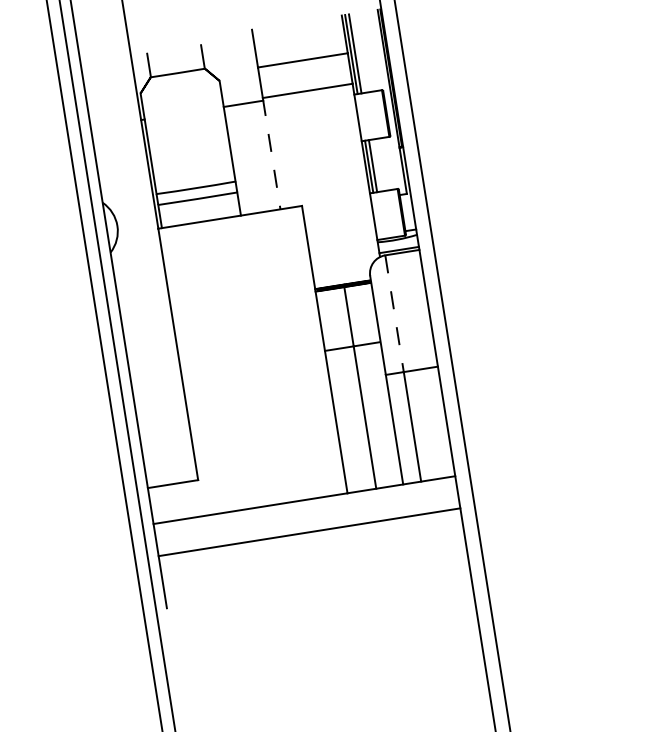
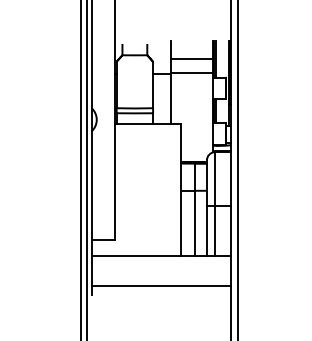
line: (272, 154) -> (171, 98), dashed -> solid
line: (395, 314) -> (215, 179), dashed -> solid
line: (307, 532) -> (160, 286), moved

